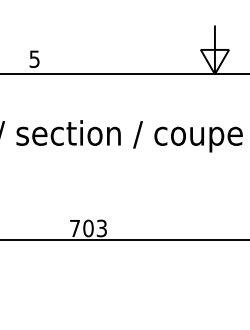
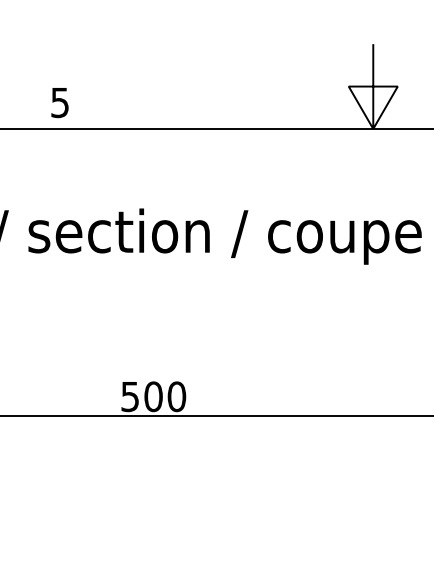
text: (88, 228) -> (153, 396), 703 -> 500

